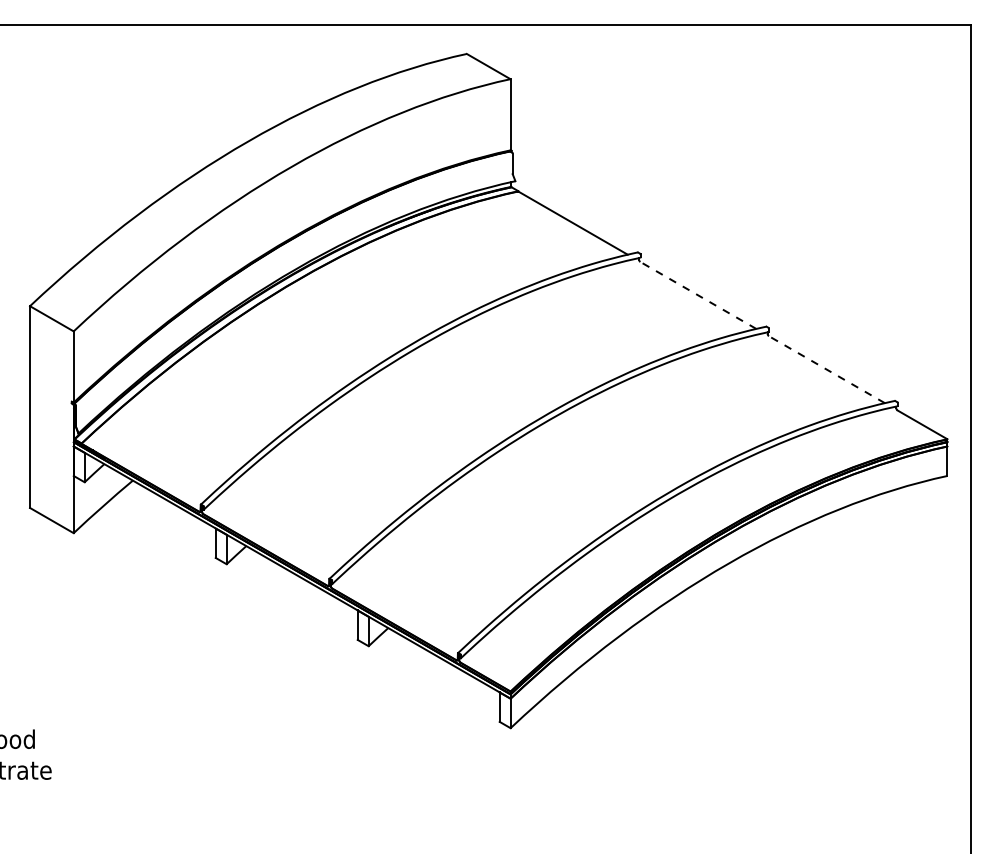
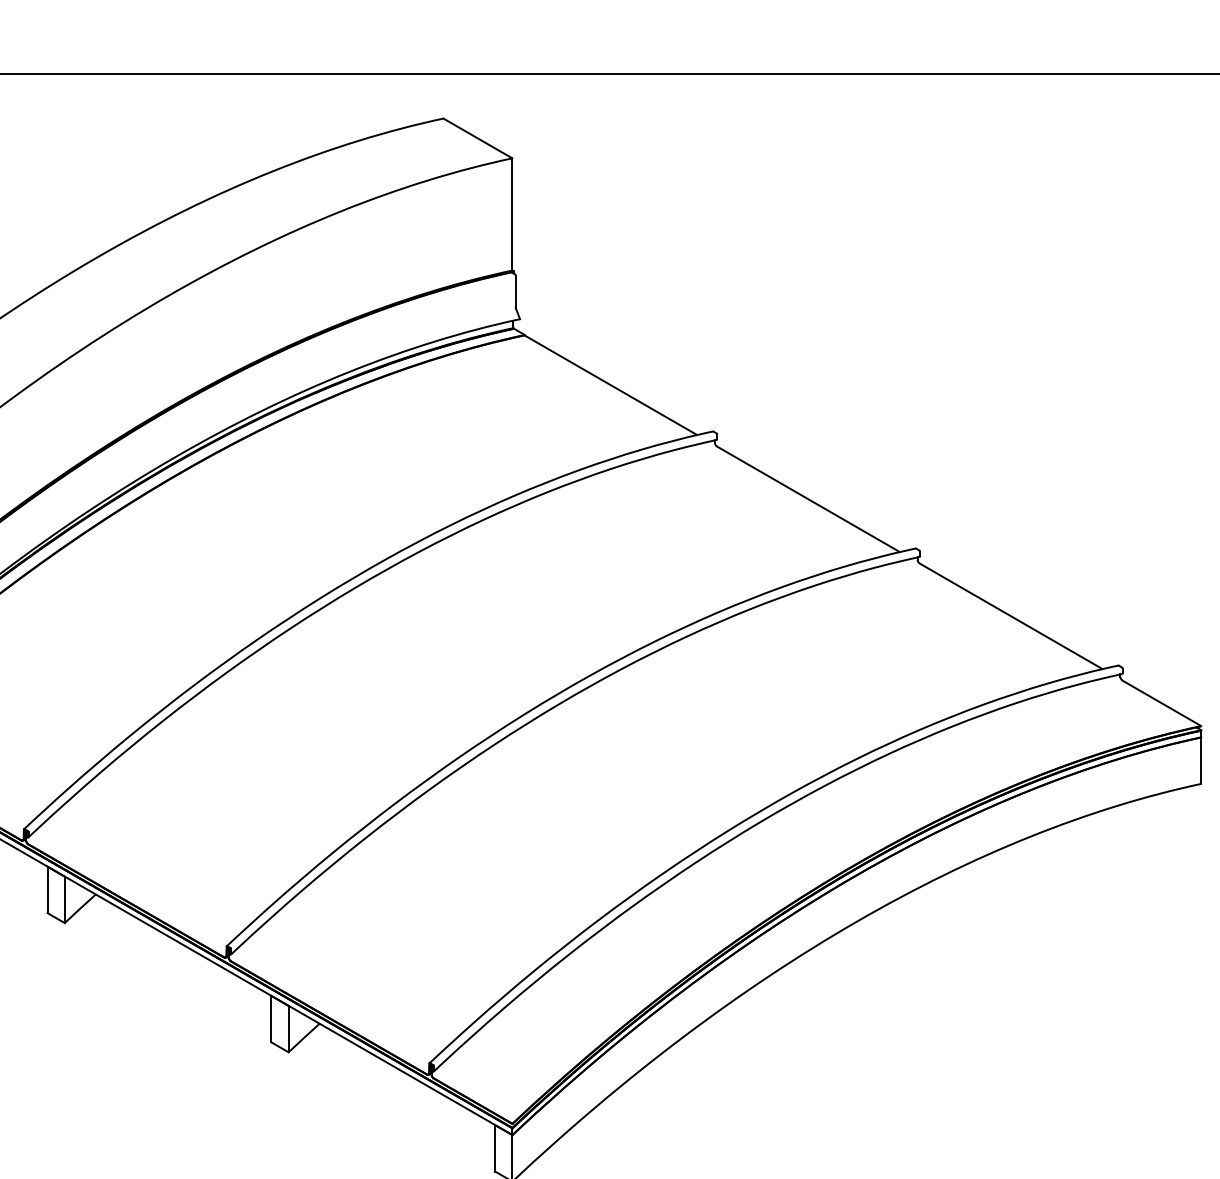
line: (698, 295) -> (808, 499), dashed -> solid
line: (826, 369) -> (1010, 616), dashed -> solid

